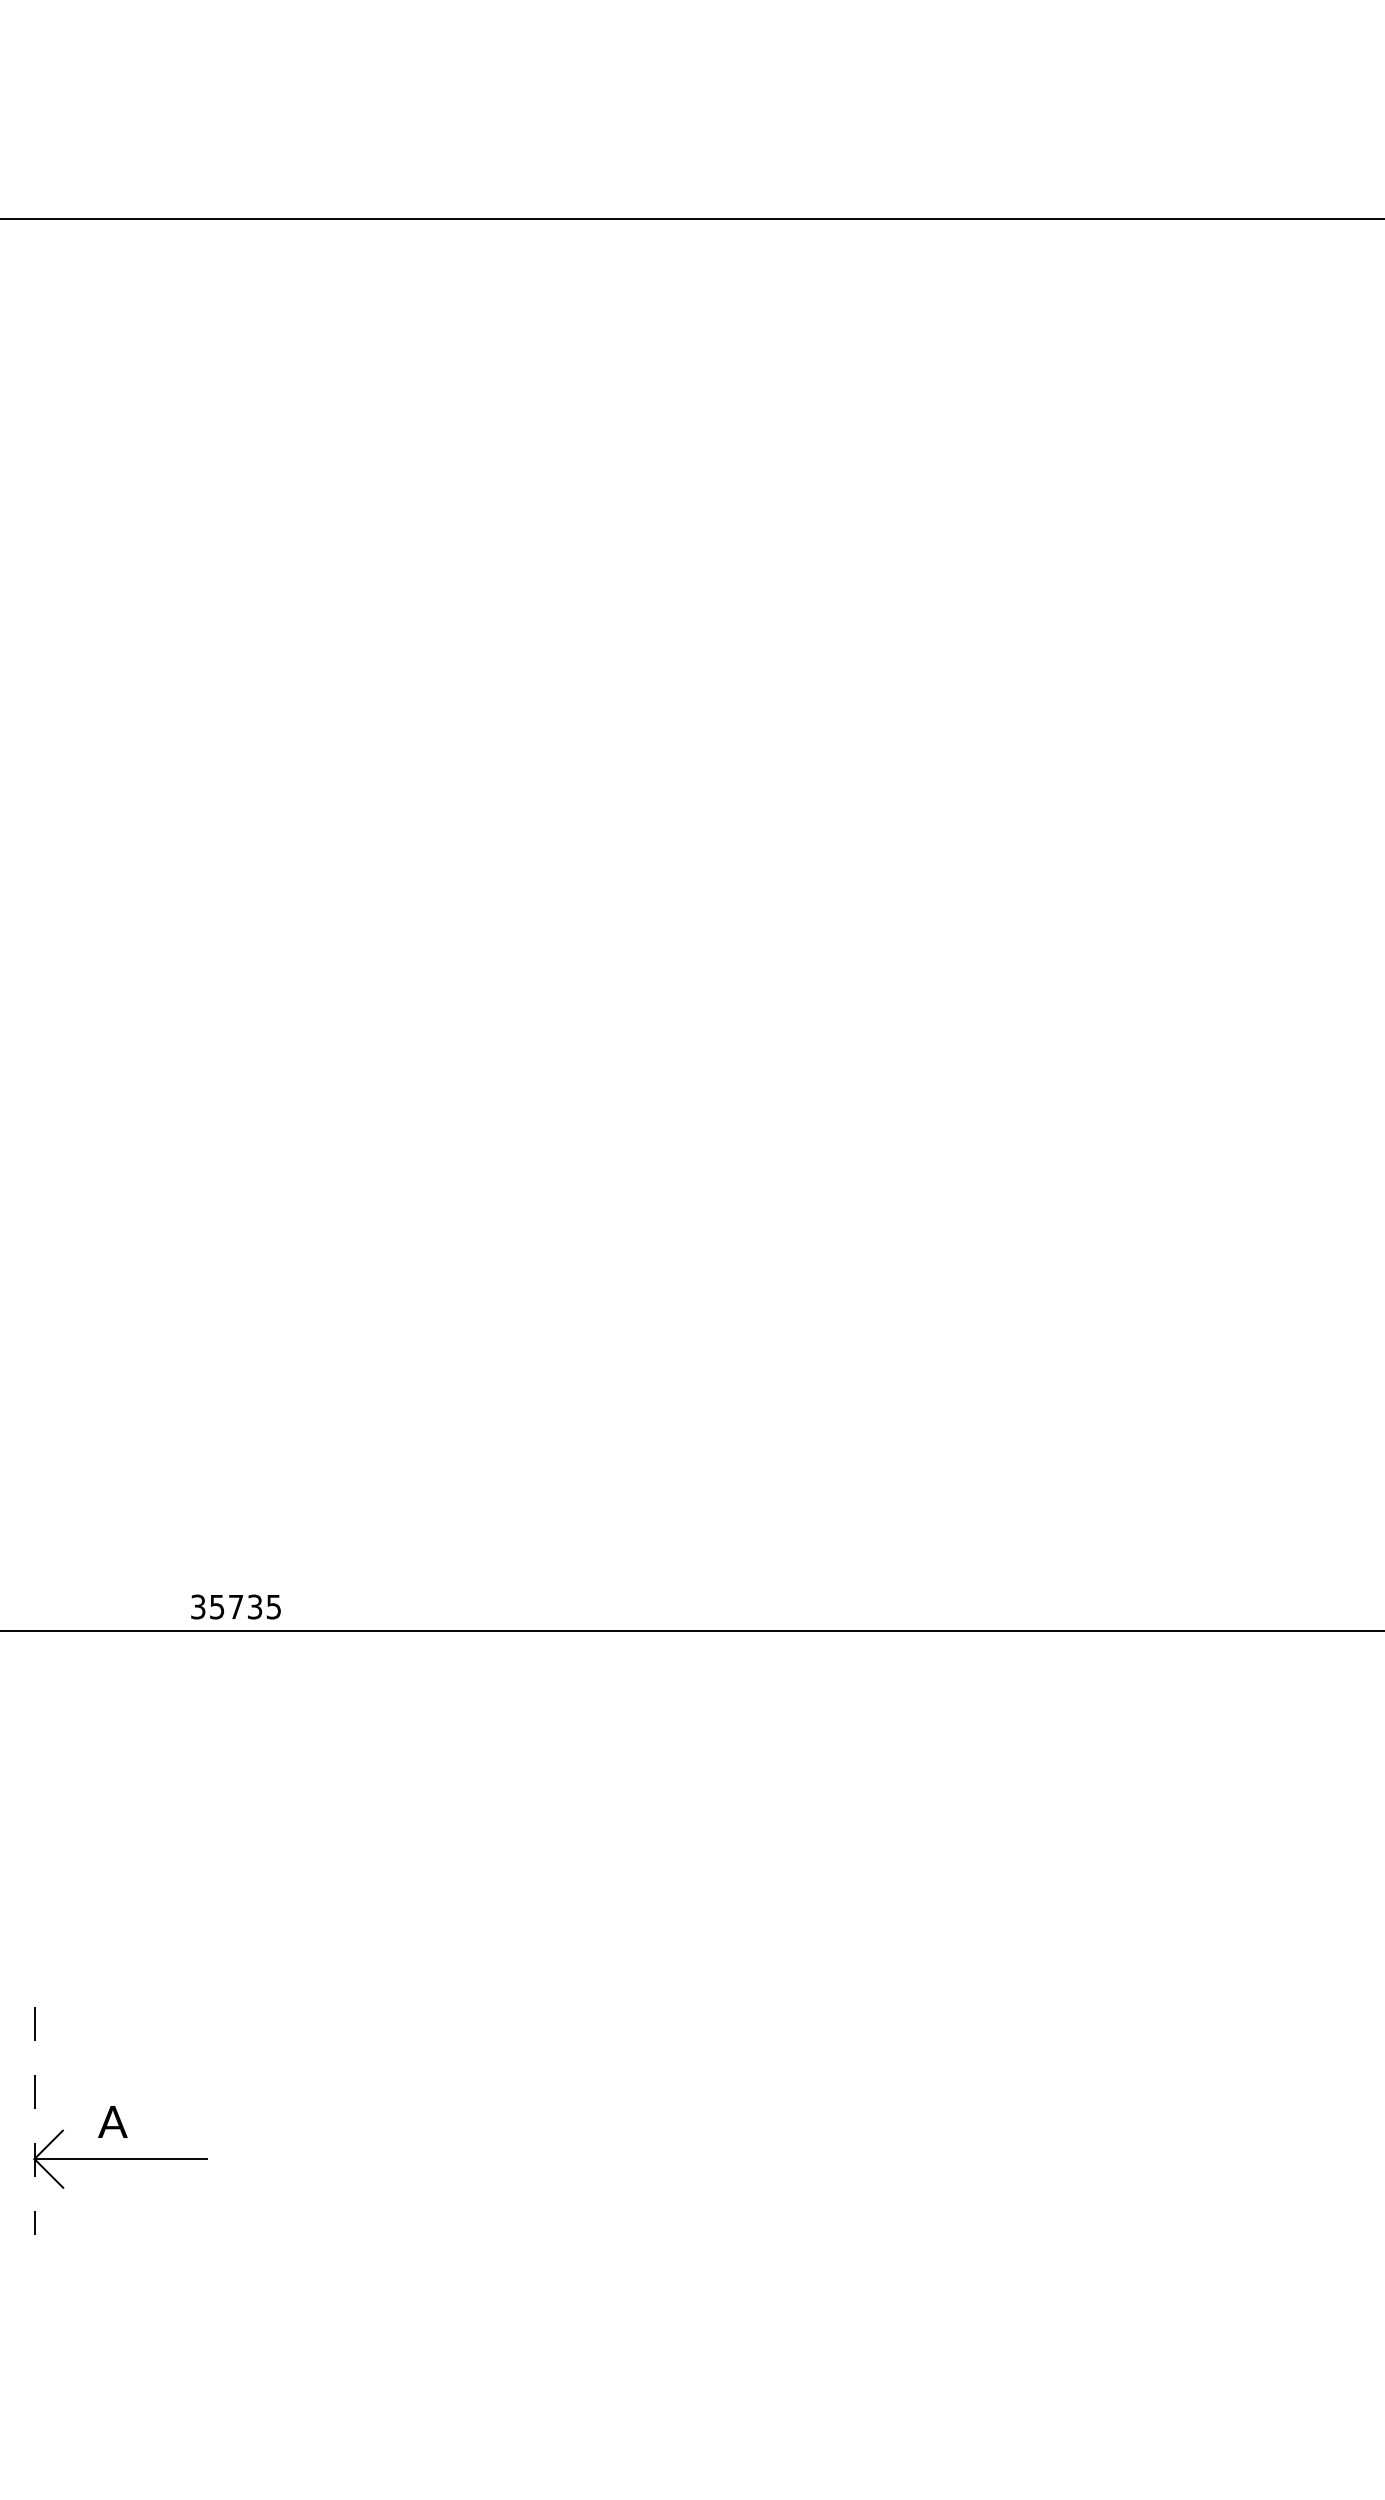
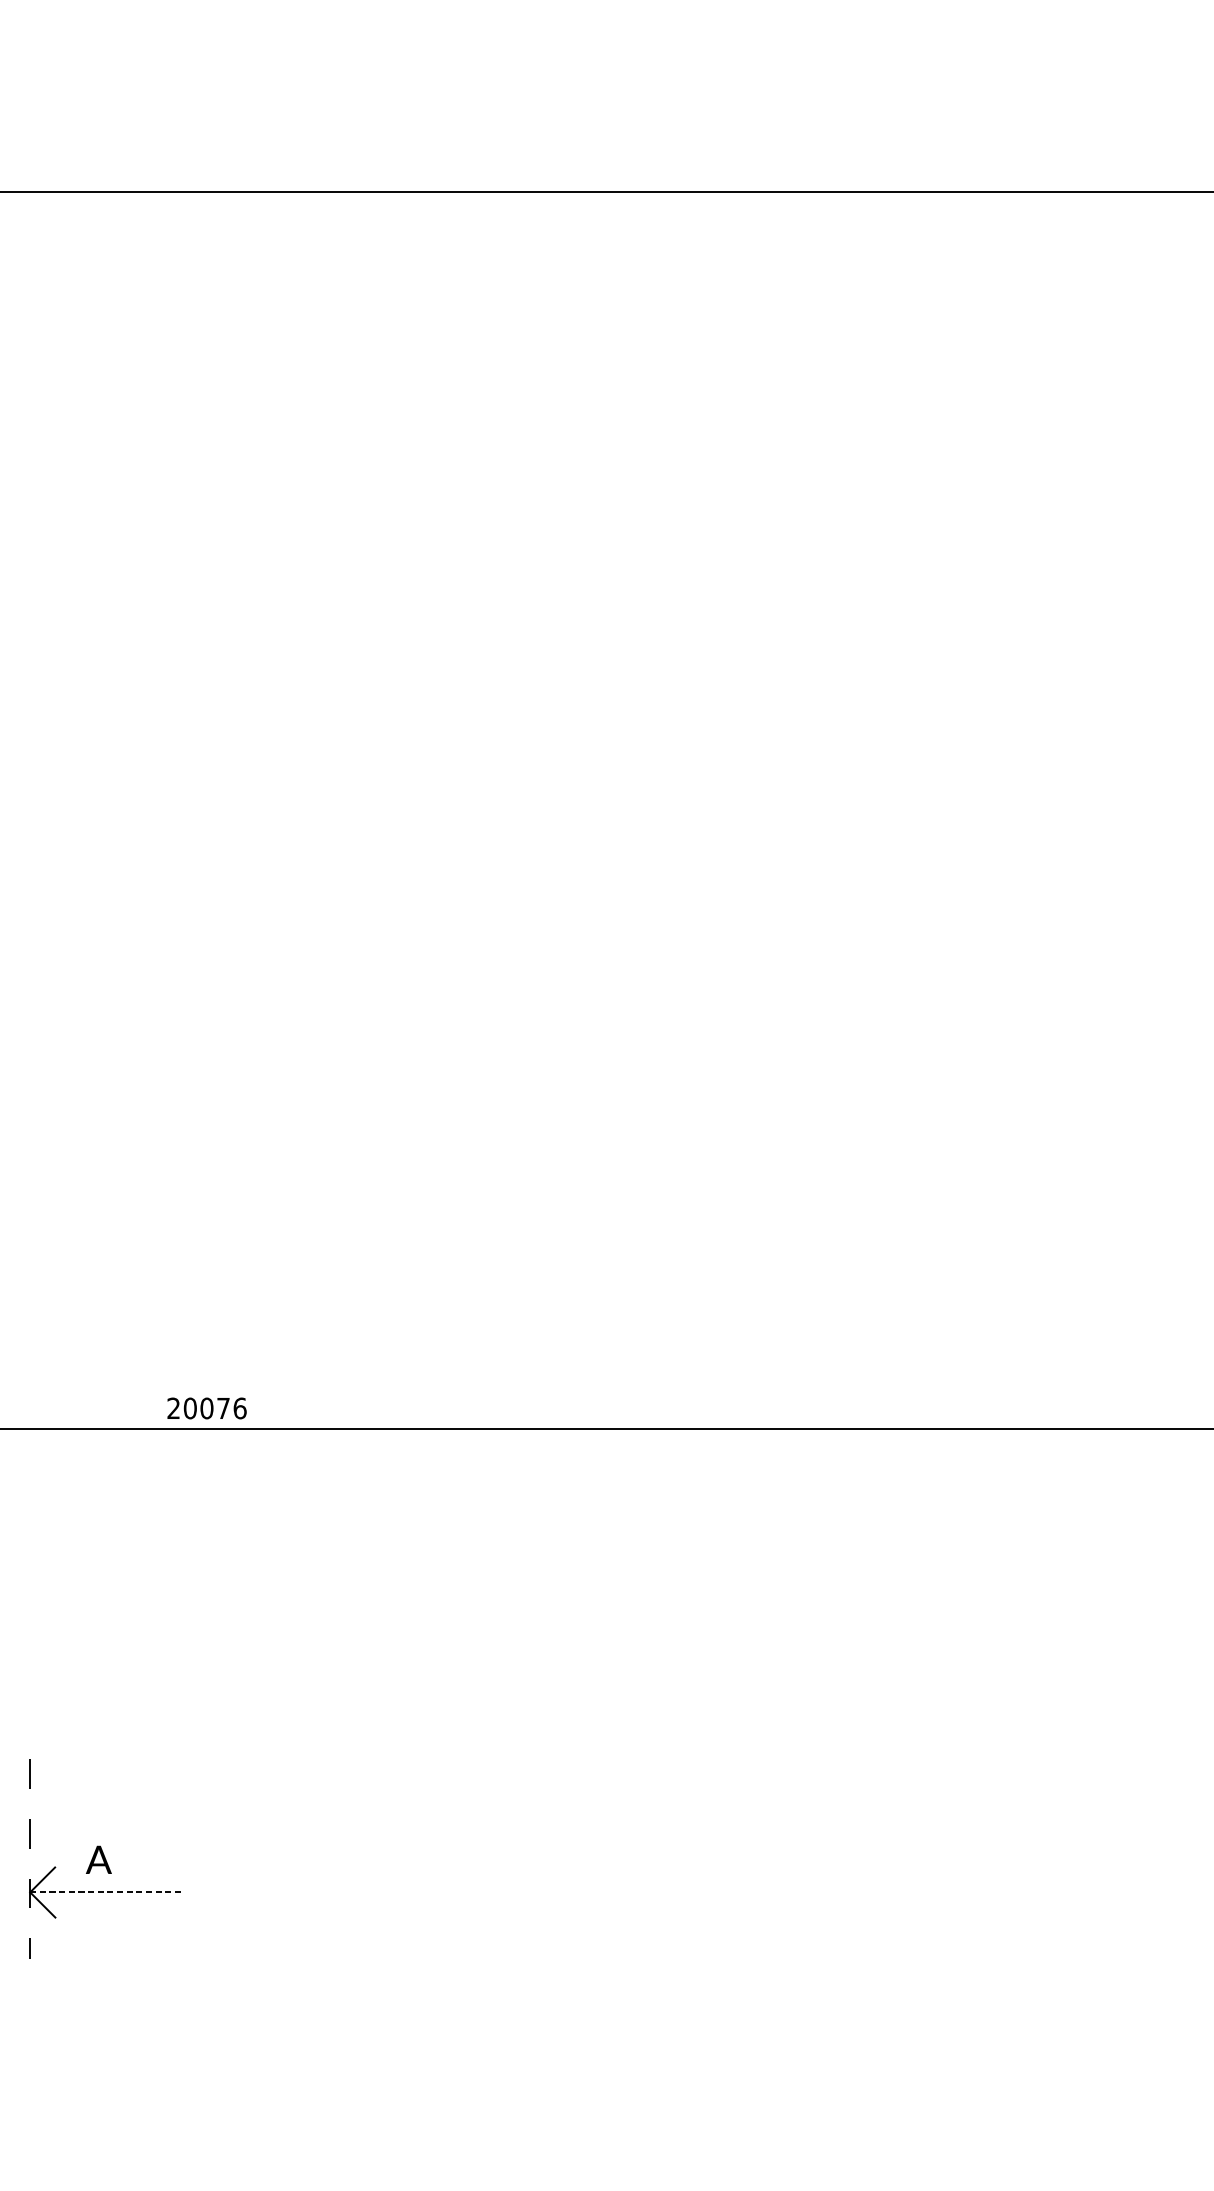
text: (236, 1606) -> (207, 1408), 35735 -> 20076
line: (121, 2159) -> (106, 1892), solid -> dashed

